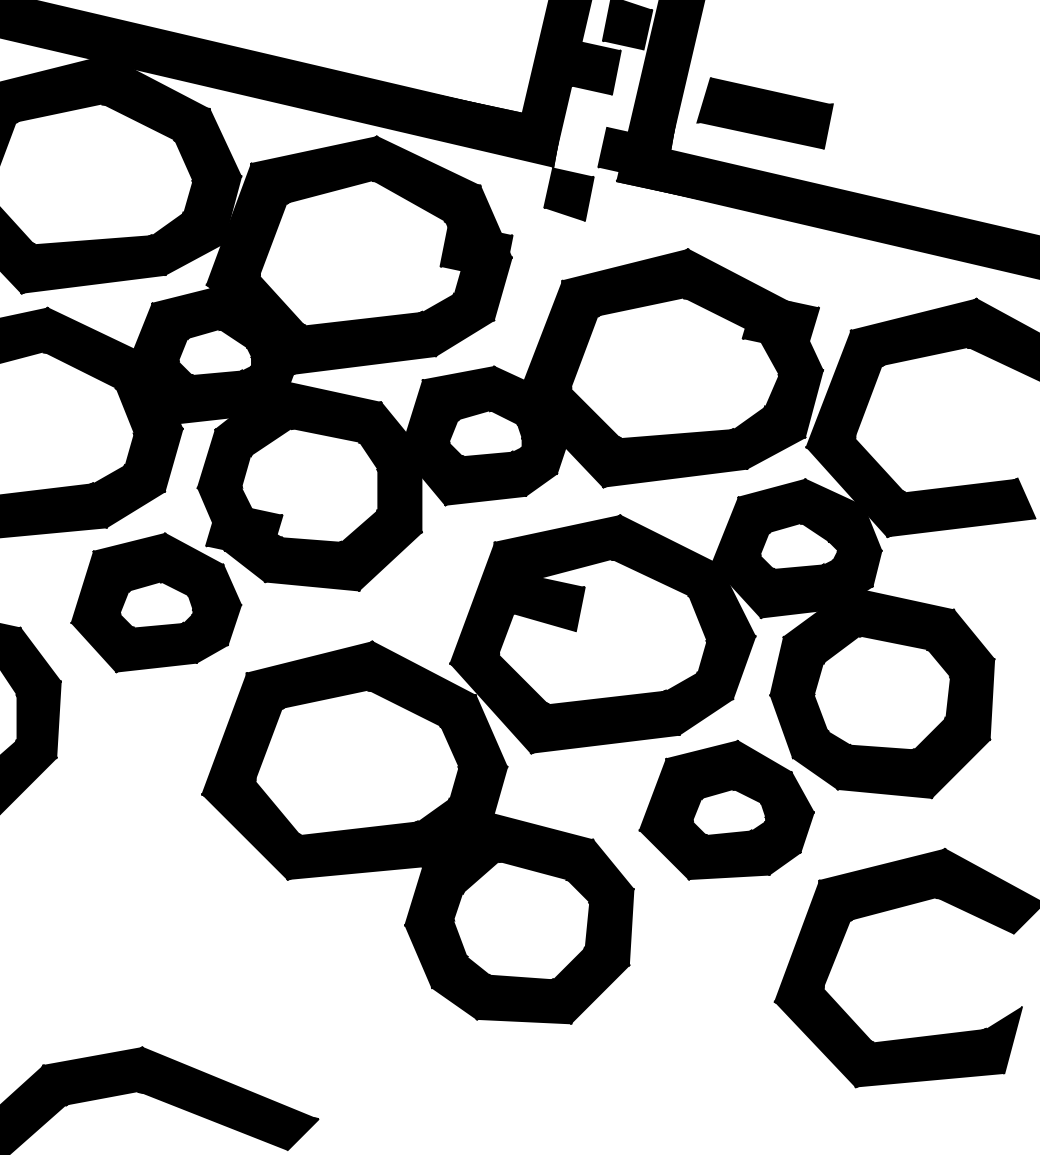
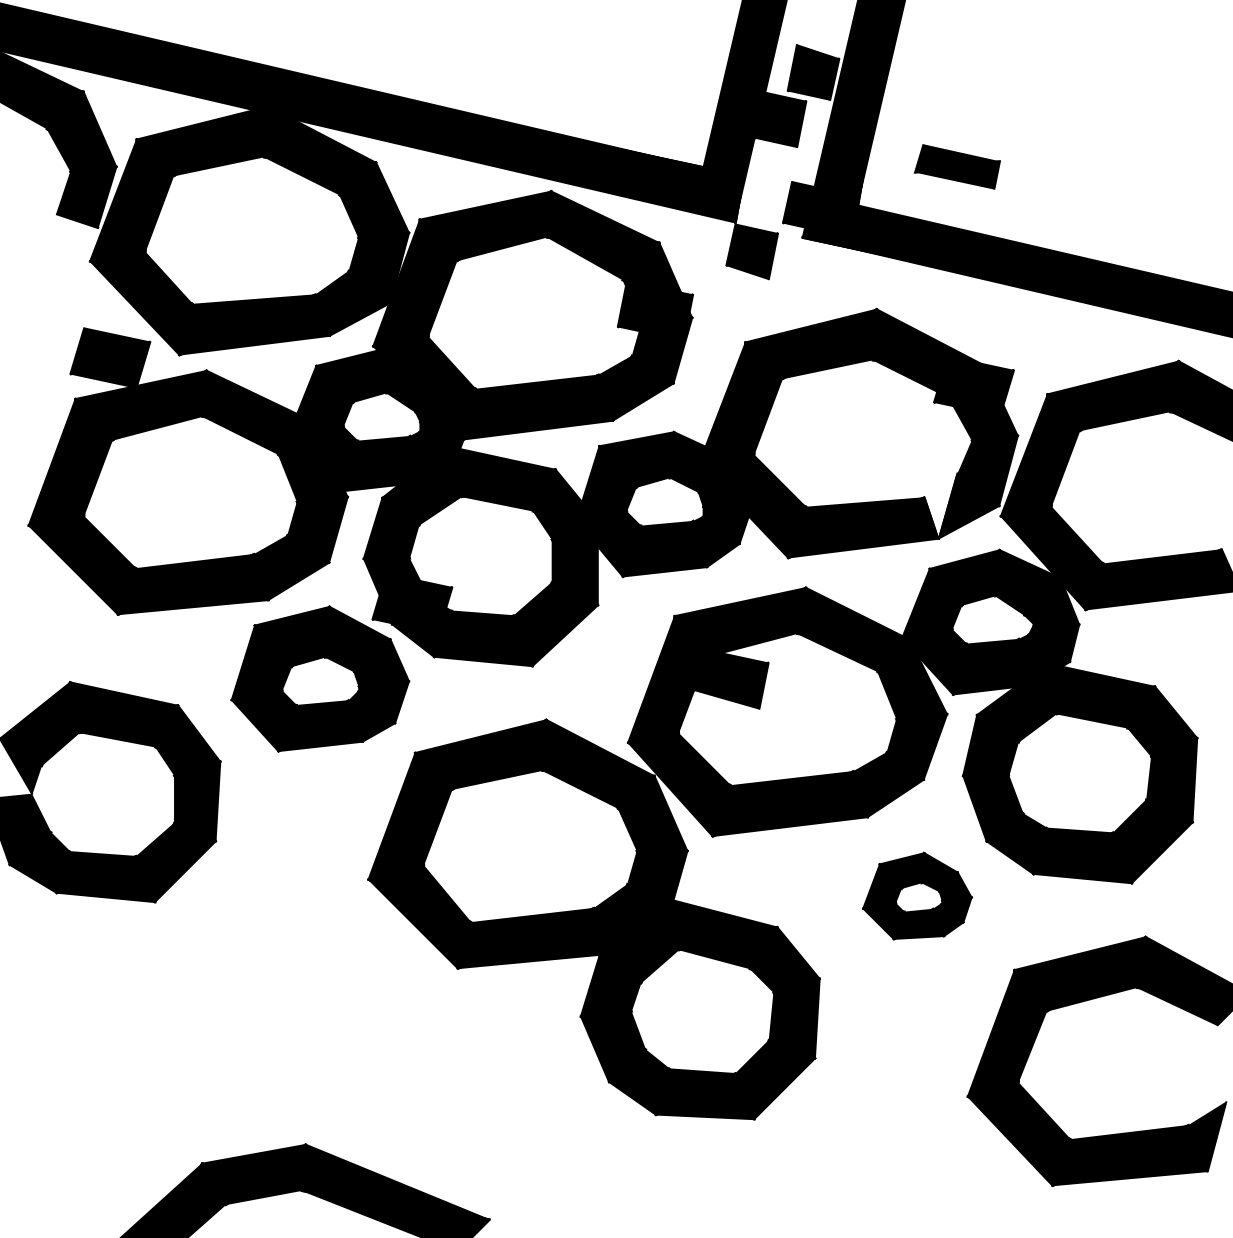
part: (765, 113) -> (957, 166), size x0.6
fill: (748, 437) -> (940, 506), removed
part: (726, 809) -> (917, 895), size x0.6

